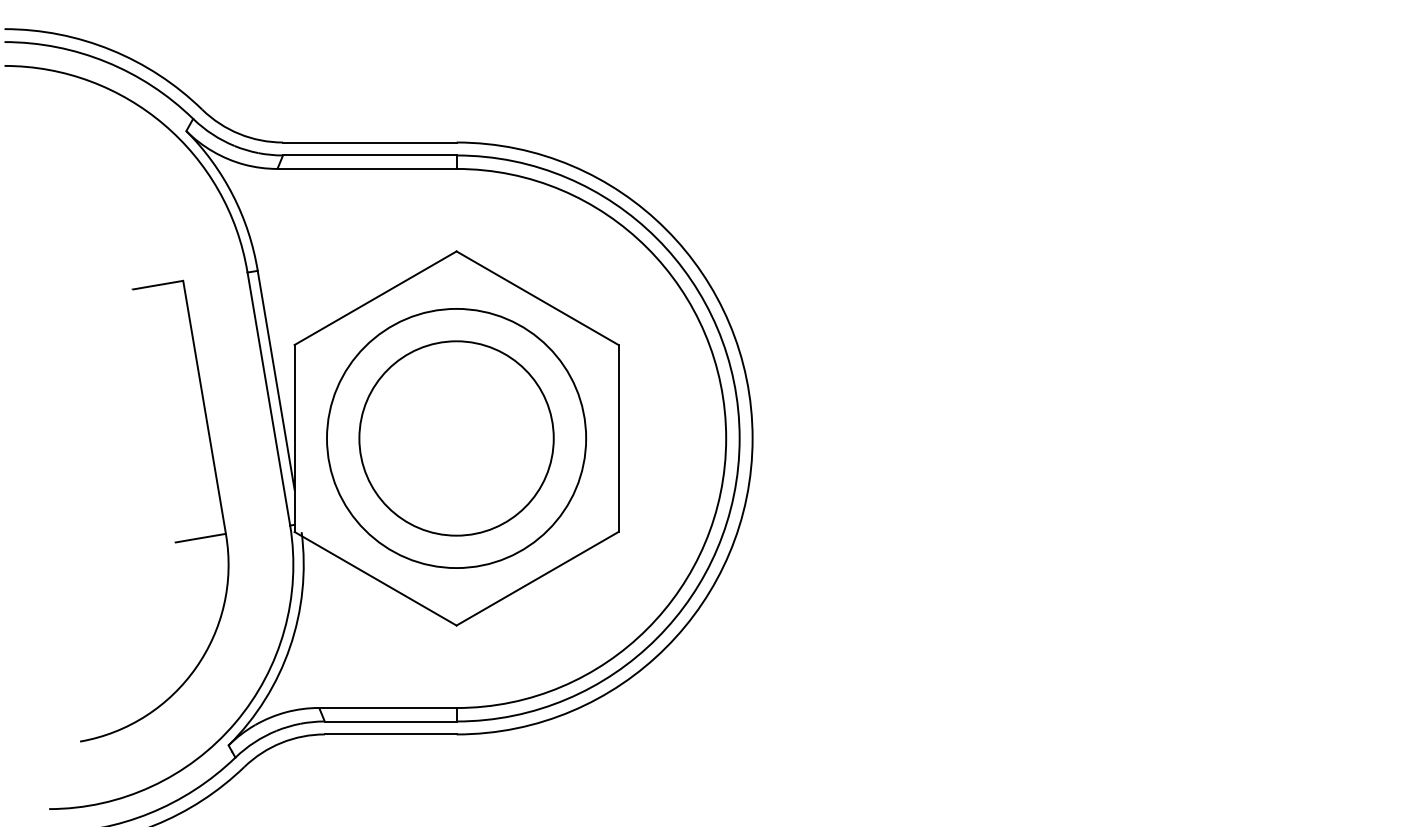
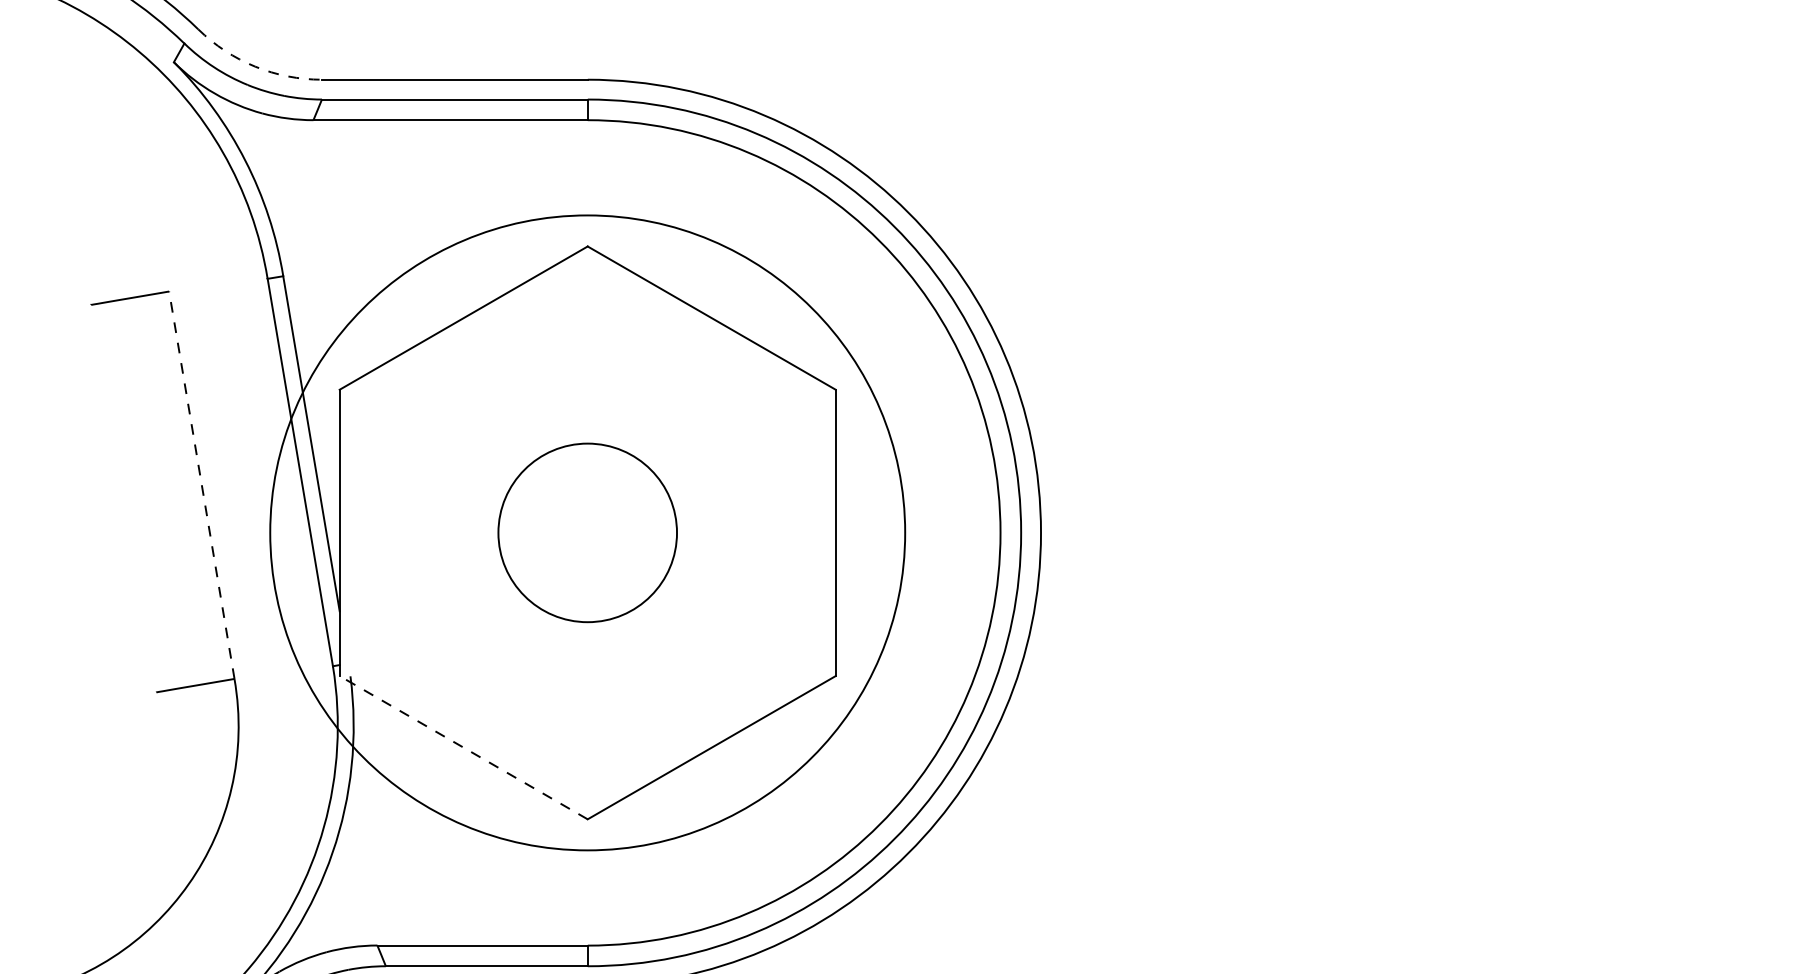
arc: (239, 133) -> (255, 65), solid -> dashed
line: (204, 406) -> (201, 483), solid -> dashed
circle: (456, 438) -> (587, 532), size x0.6
circle: (456, 438) -> (587, 532), size x1.6
line: (375, 578) -> (463, 747), solid -> dashed

